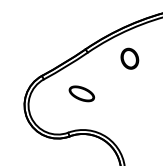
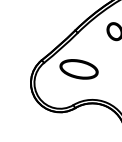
part: (81, 93) -> (78, 69), size x1.67

